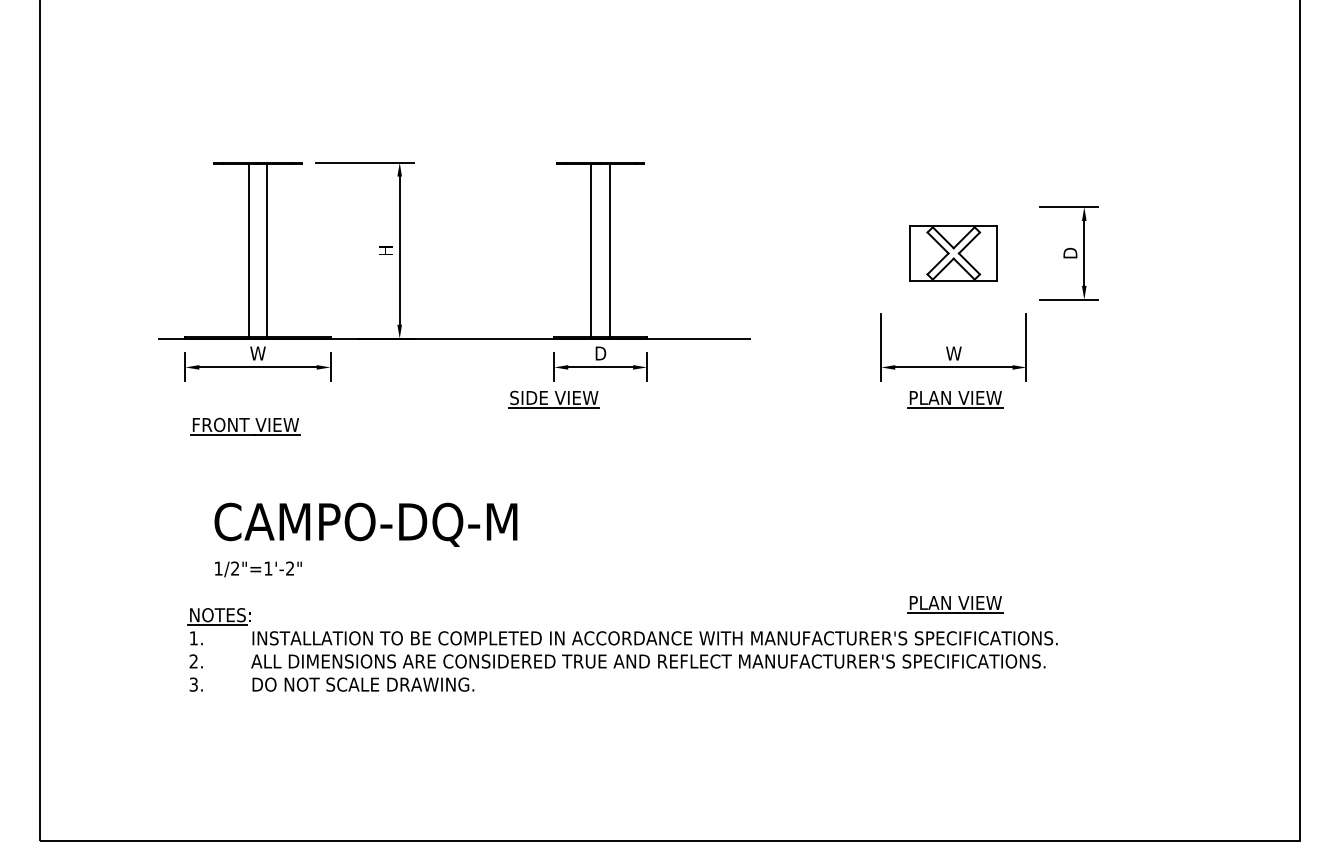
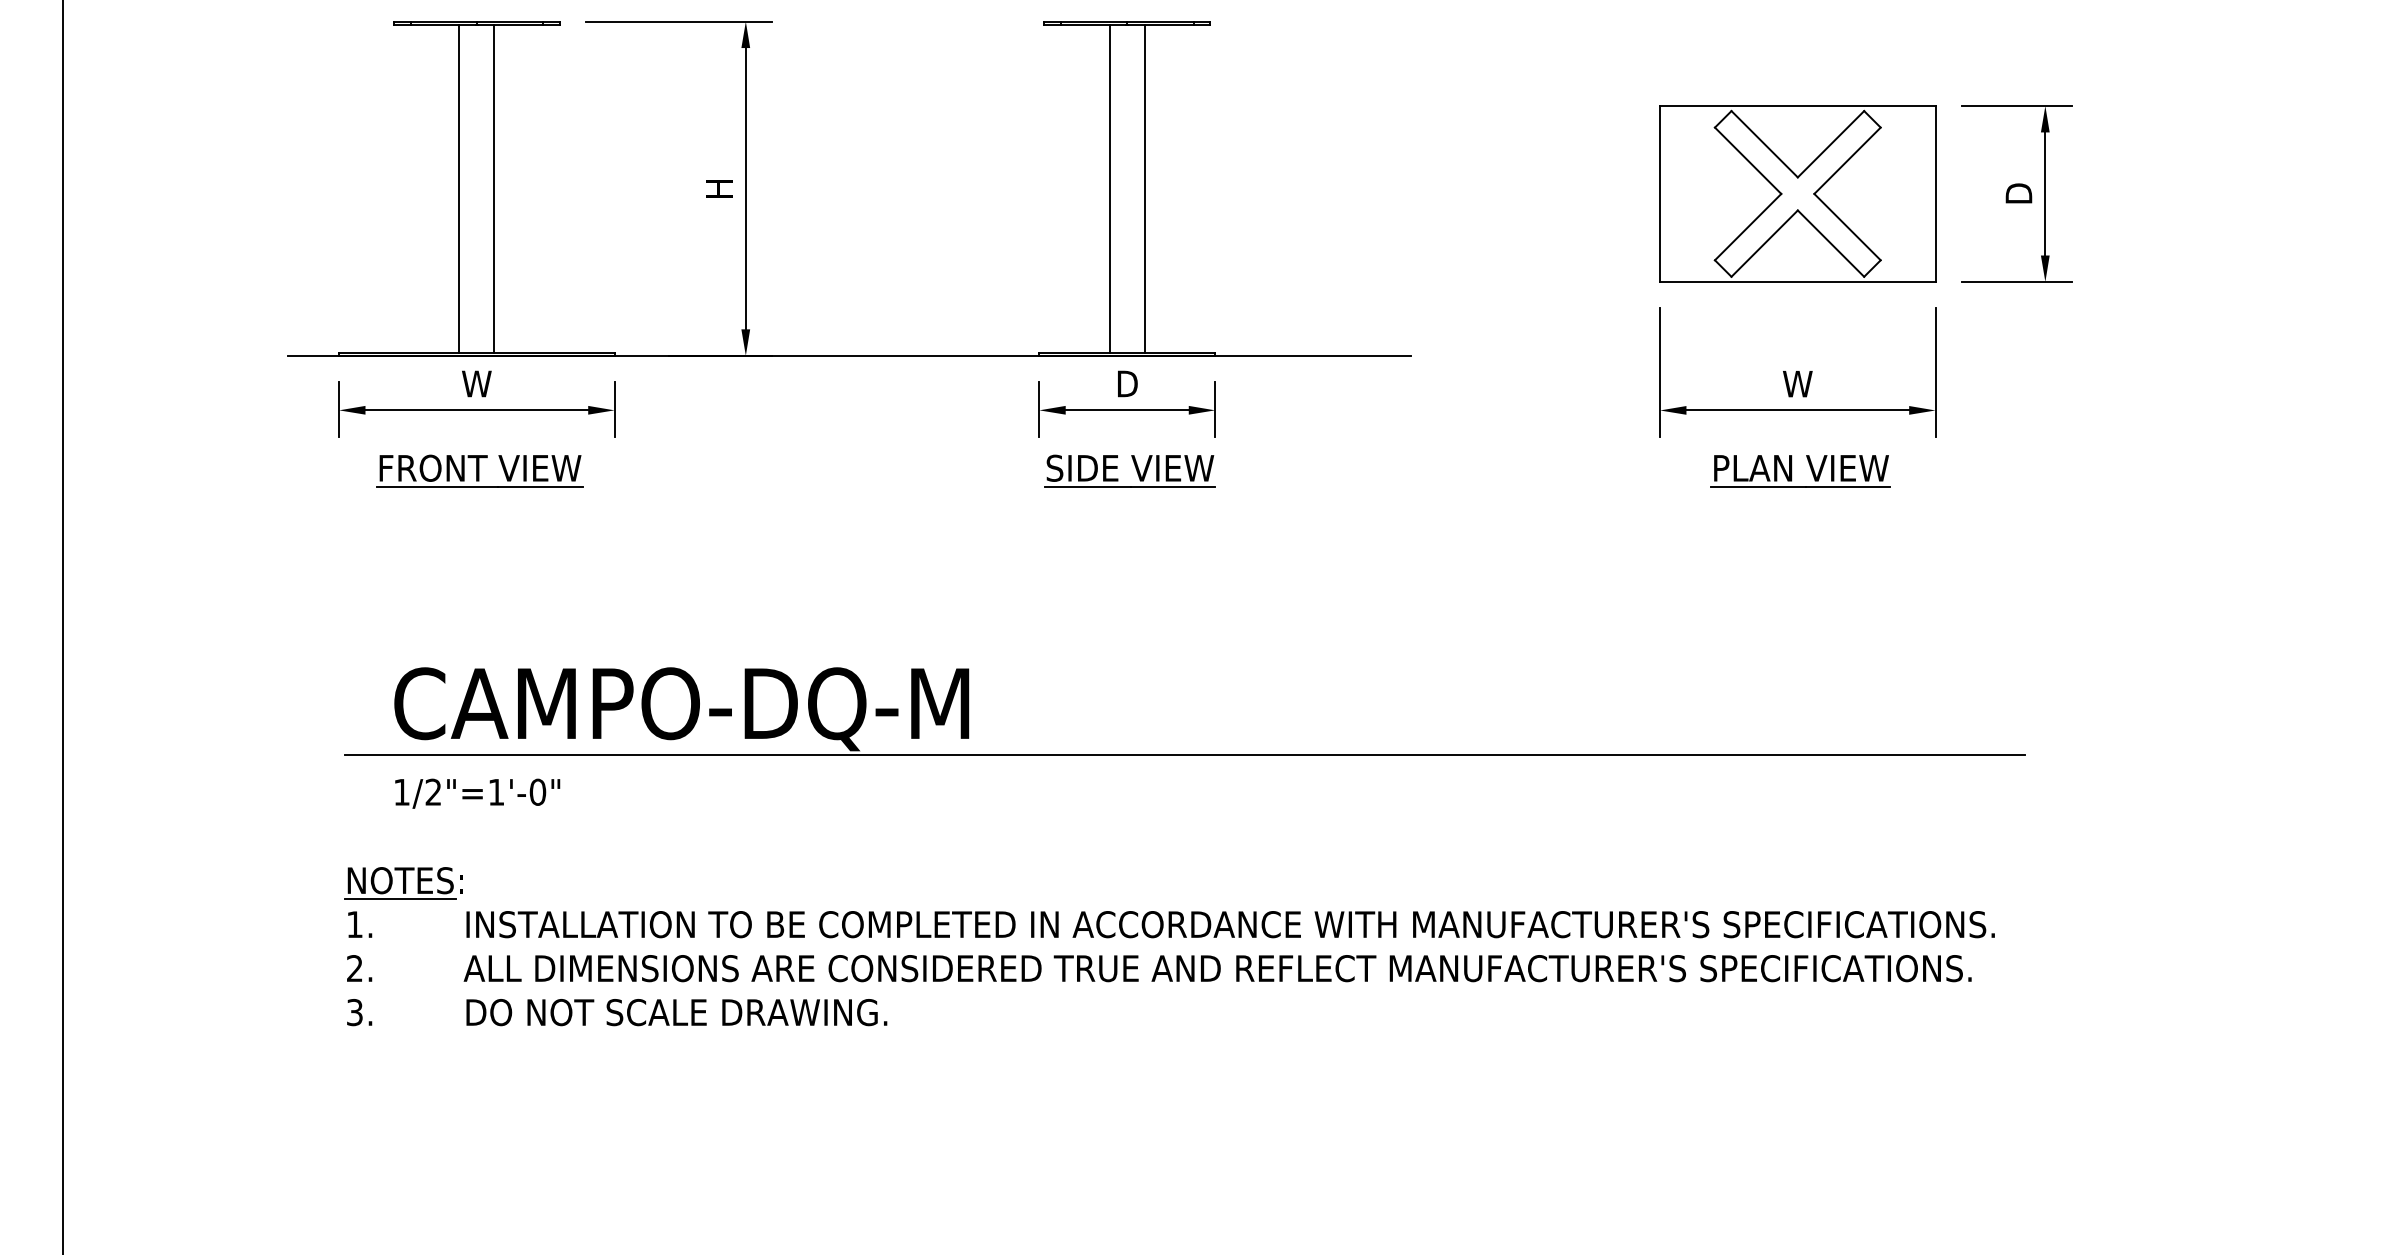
part: (953, 253) -> (1797, 194), size x1.67
part: (553, 399) -> (1128, 471), moved
part: (245, 426) -> (479, 471), moved
line: (630, 548) -> (1183, 754), added
text: (290, 568) -> (538, 792), 1/2"=1'-2" -> 1/2"=1'-0"
part: (955, 604) -> (1800, 860), removed

